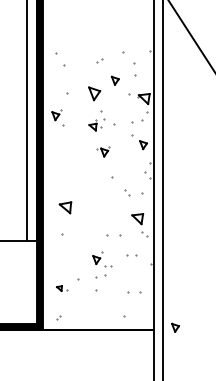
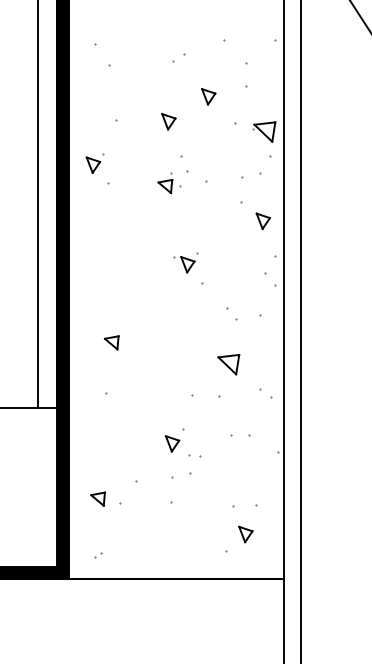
part: (94, 93) -> (168, 121), size x0.62
part: (103, 151) -> (185, 262), moved
part: (64, 207) -> (110, 342), size x0.62
part: (137, 219) -> (228, 365), moved
part: (62, 288) -> (106, 499), size x1.43
part: (175, 327) -> (245, 533), moved

